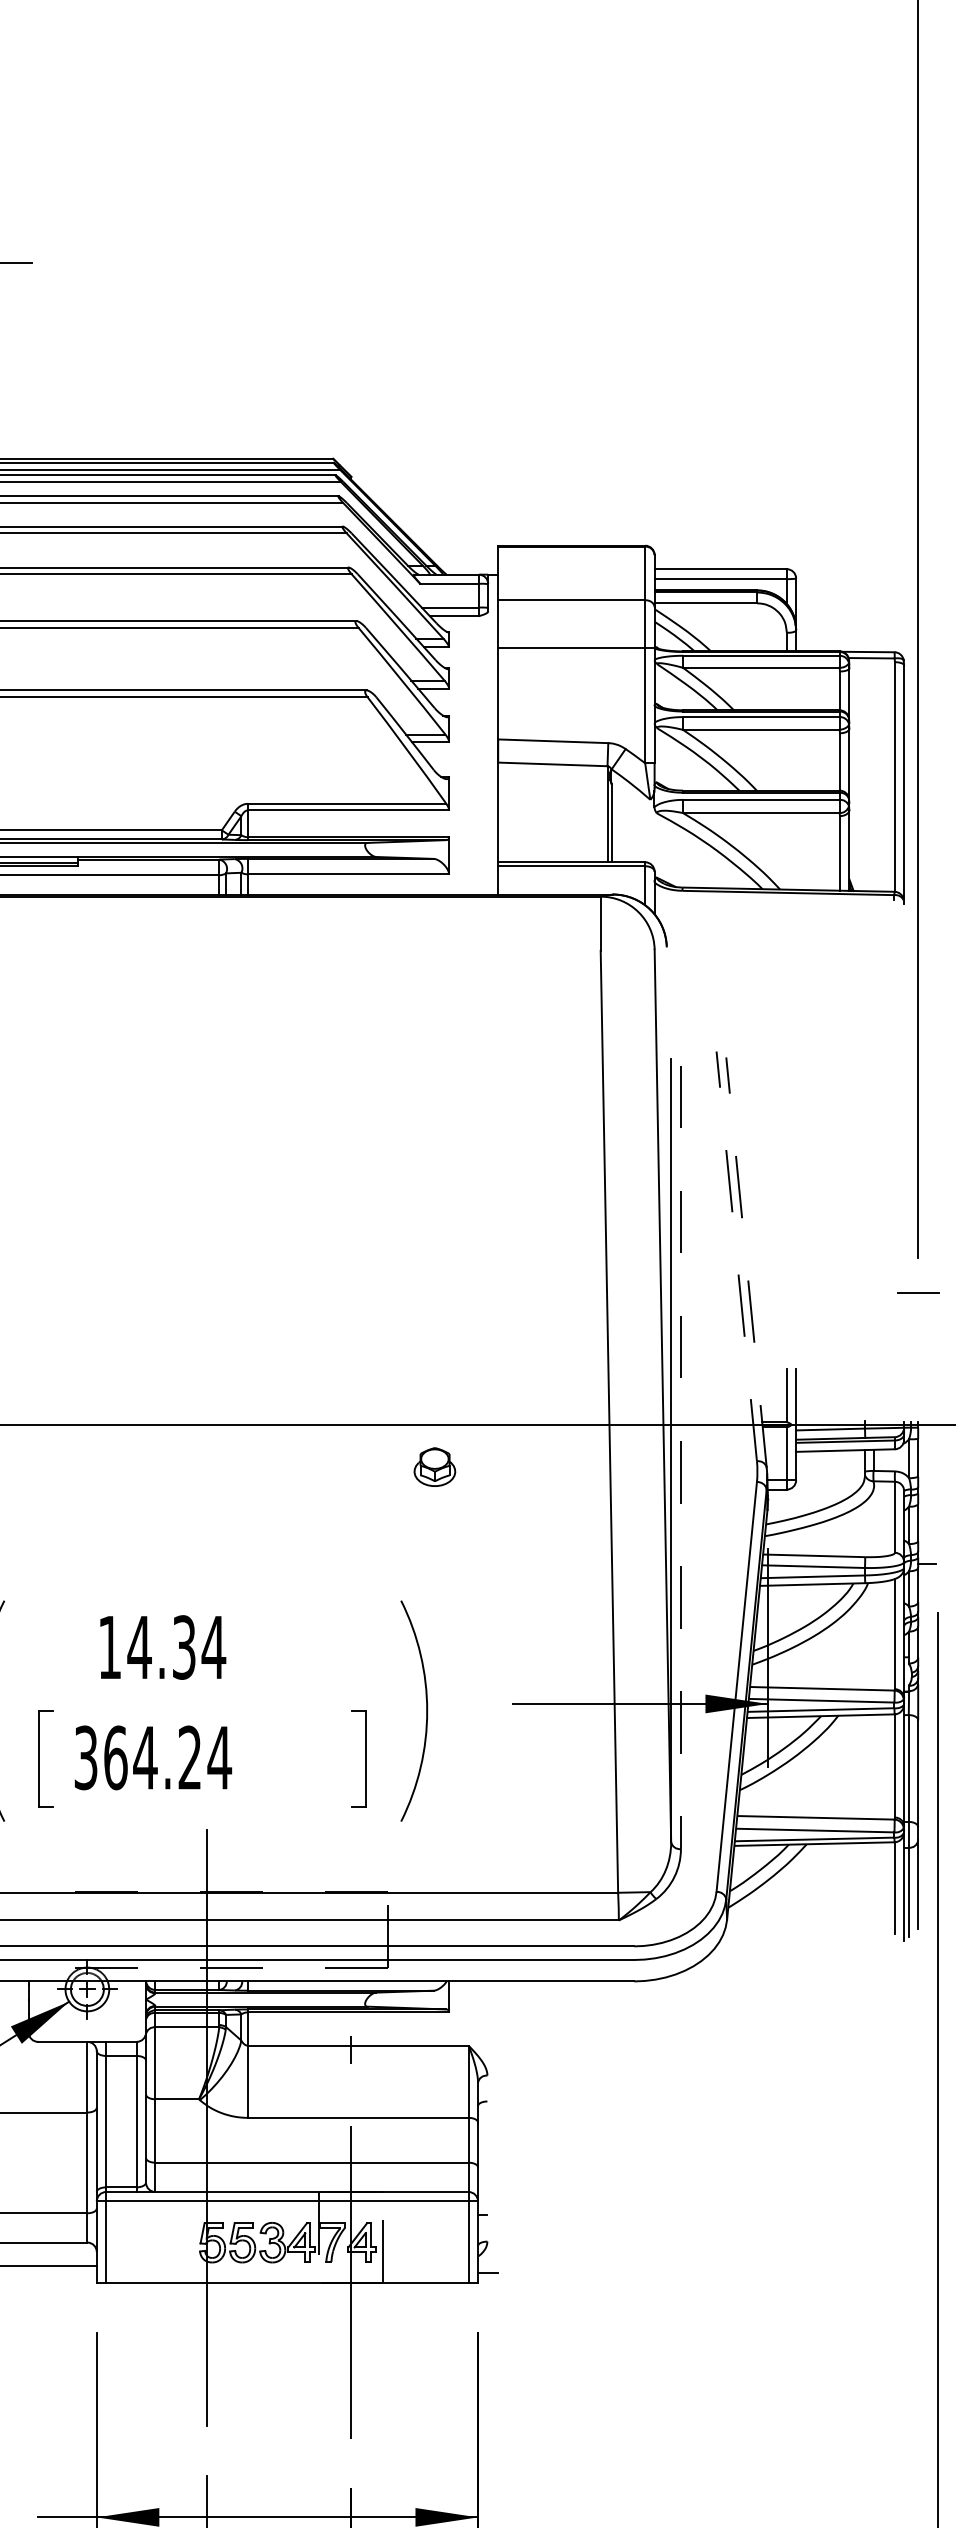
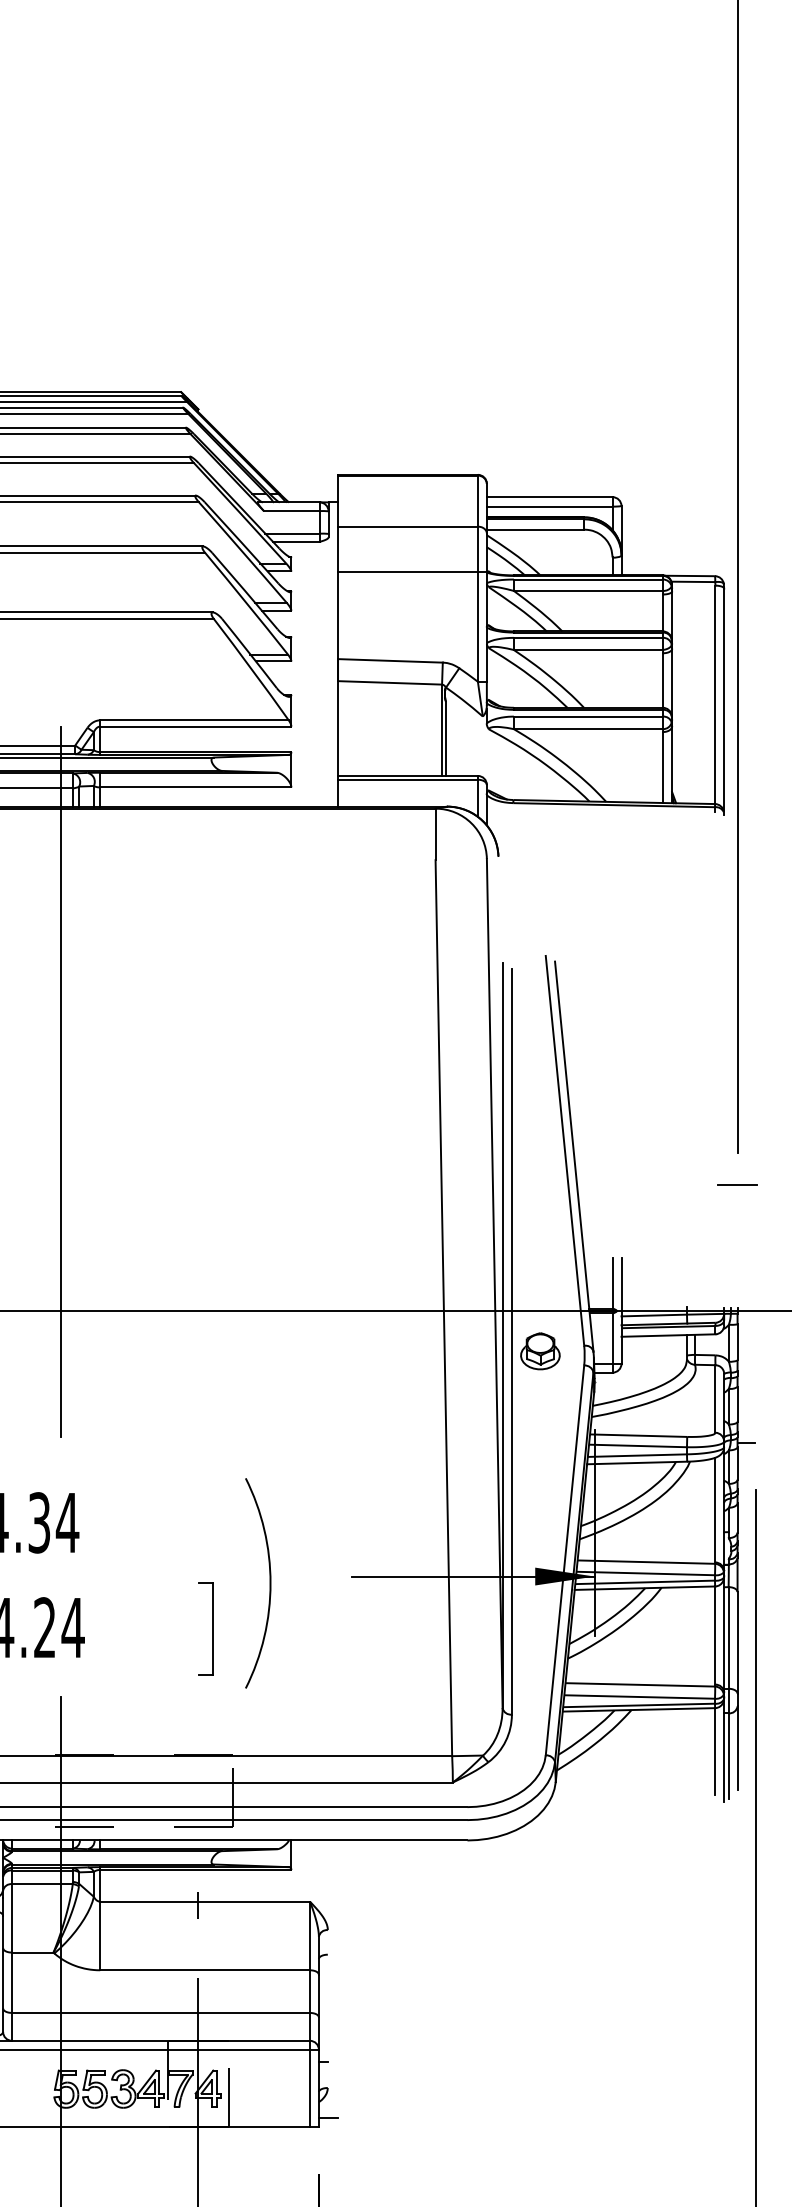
line: (207, 1183) -> (61, 1081), added
line: (736, 1256) -> (564, 1150), dashed -> solid
line: (746, 1262) -> (574, 1156), dashed -> solid
line: (680, 1457) -> (511, 1342), dashed -> solid
part: (434, 1466) -> (540, 1350), moved

